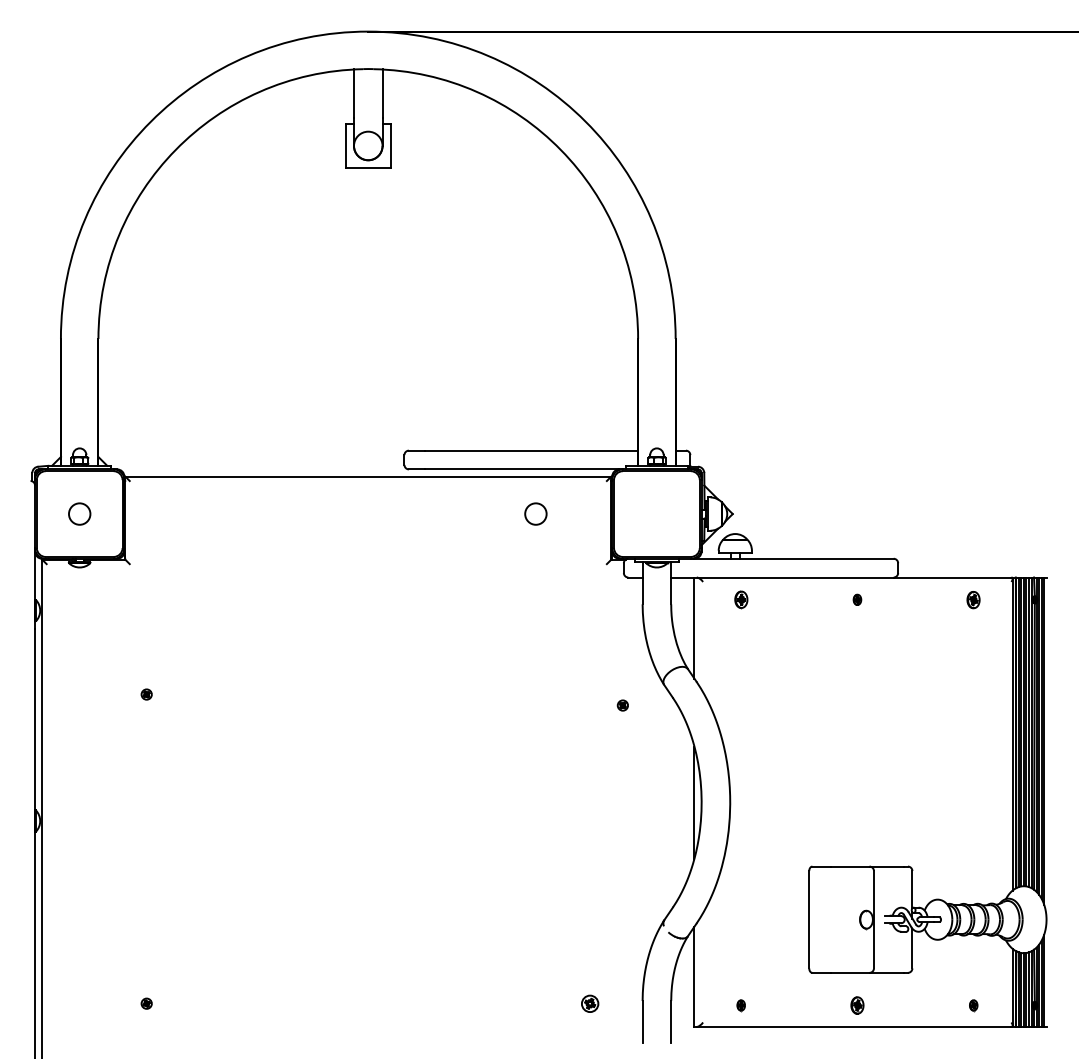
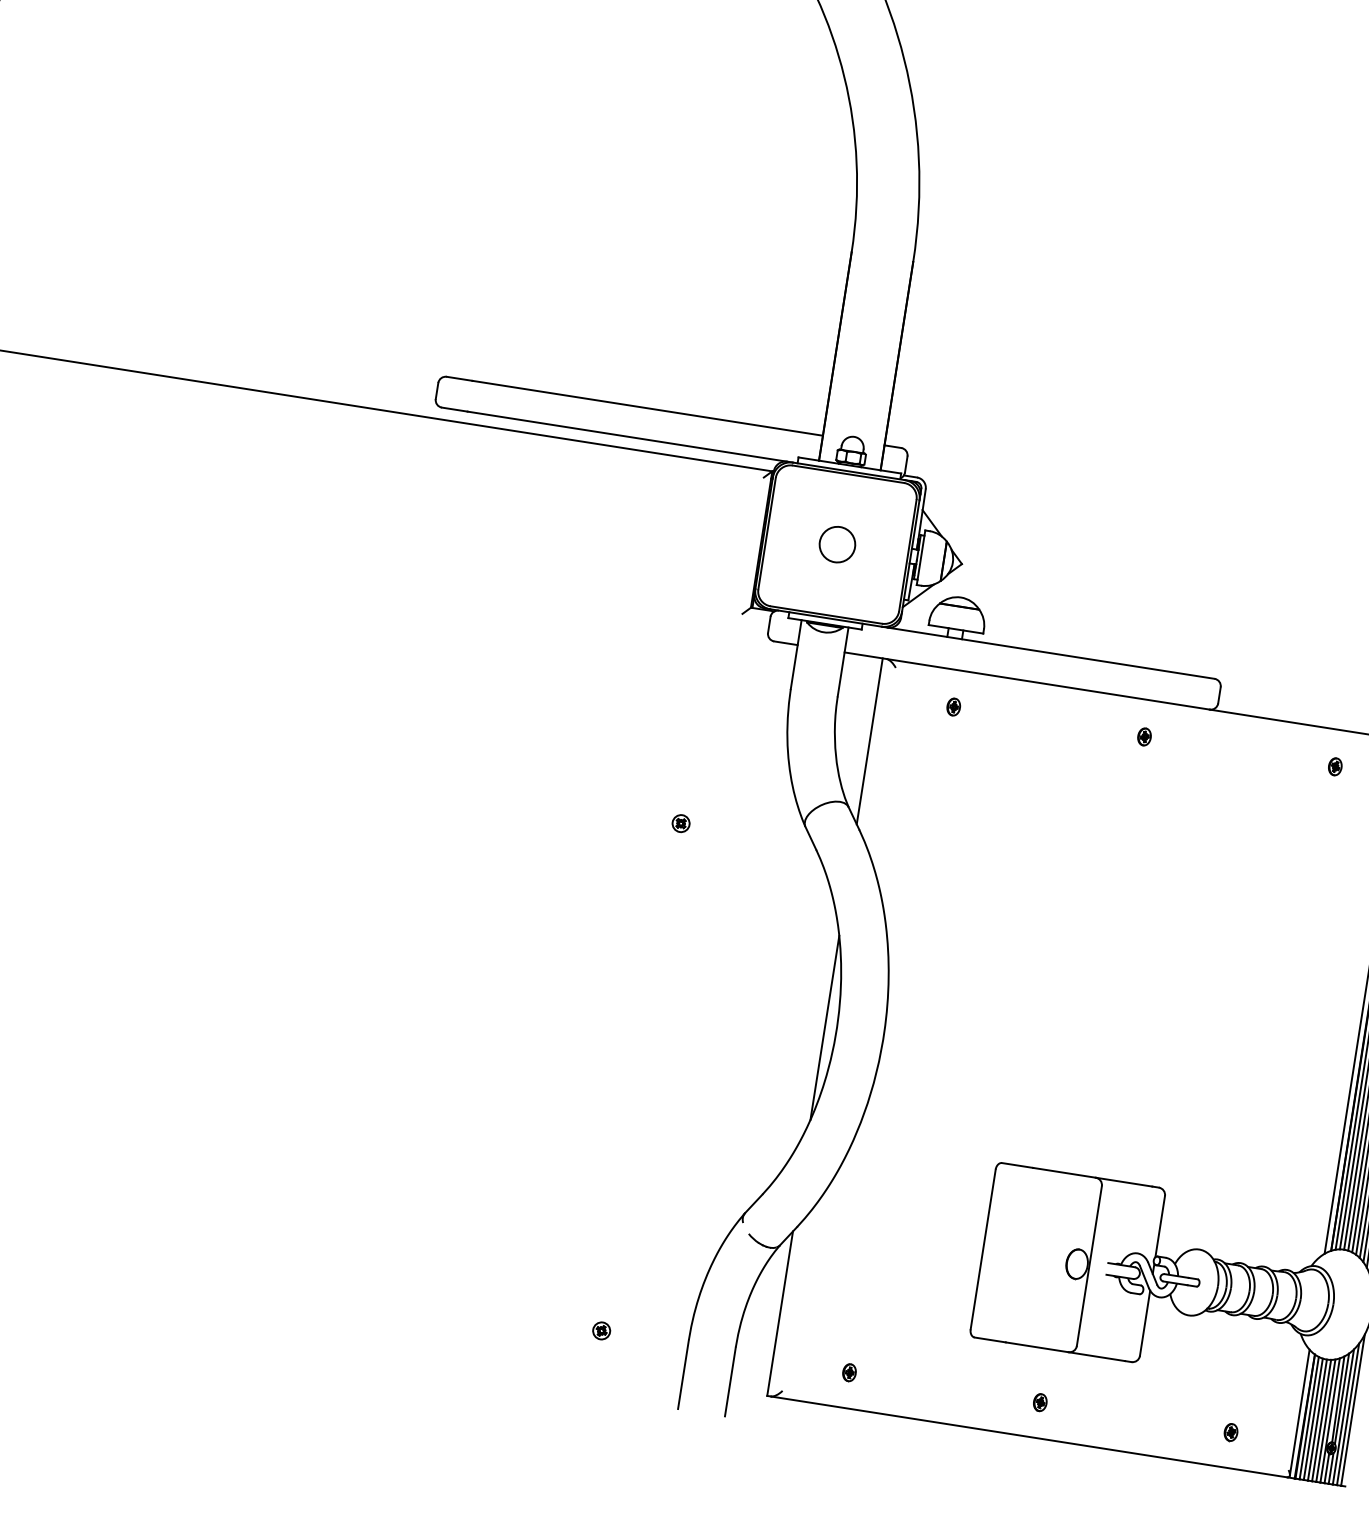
circle: (535, 513) -> (836, 543), moved
part: (740, 599) -> (952, 706), size x0.62
part: (973, 599) -> (1335, 766), size x0.62
part: (622, 705) -> (680, 823), moved
part: (589, 1003) -> (601, 1330), size x0.62
part: (857, 1005) -> (1040, 1402), size x0.62

